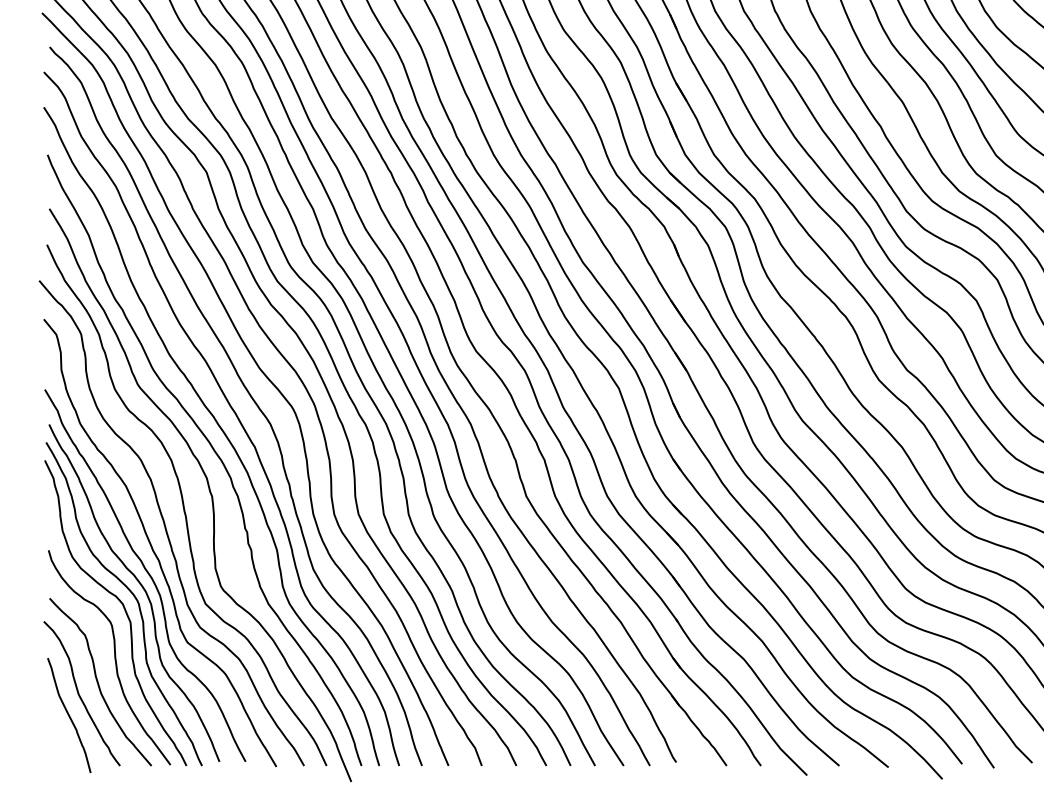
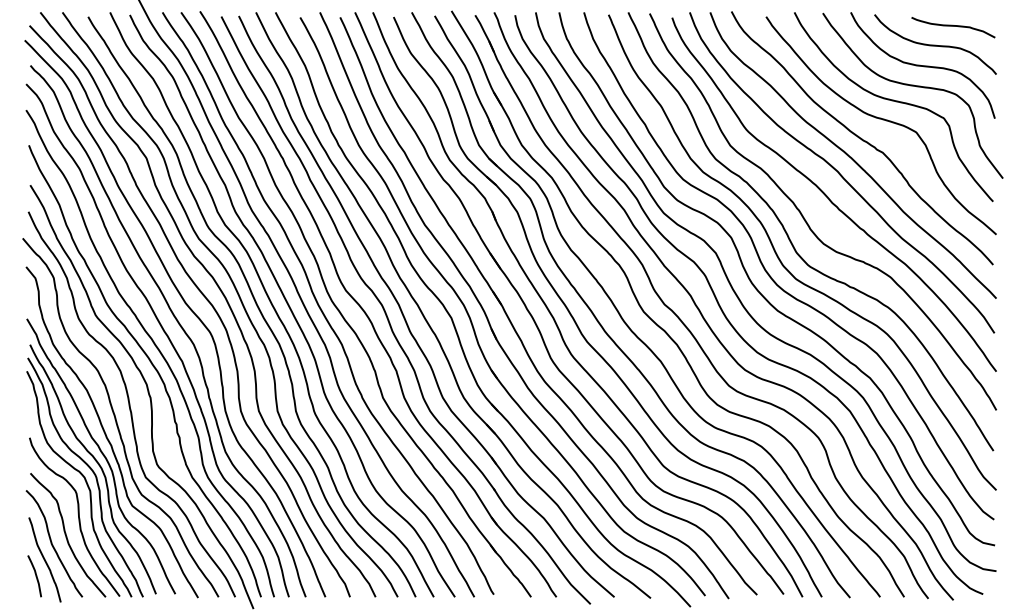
curve: (56, 737) -> (35, 576), added

